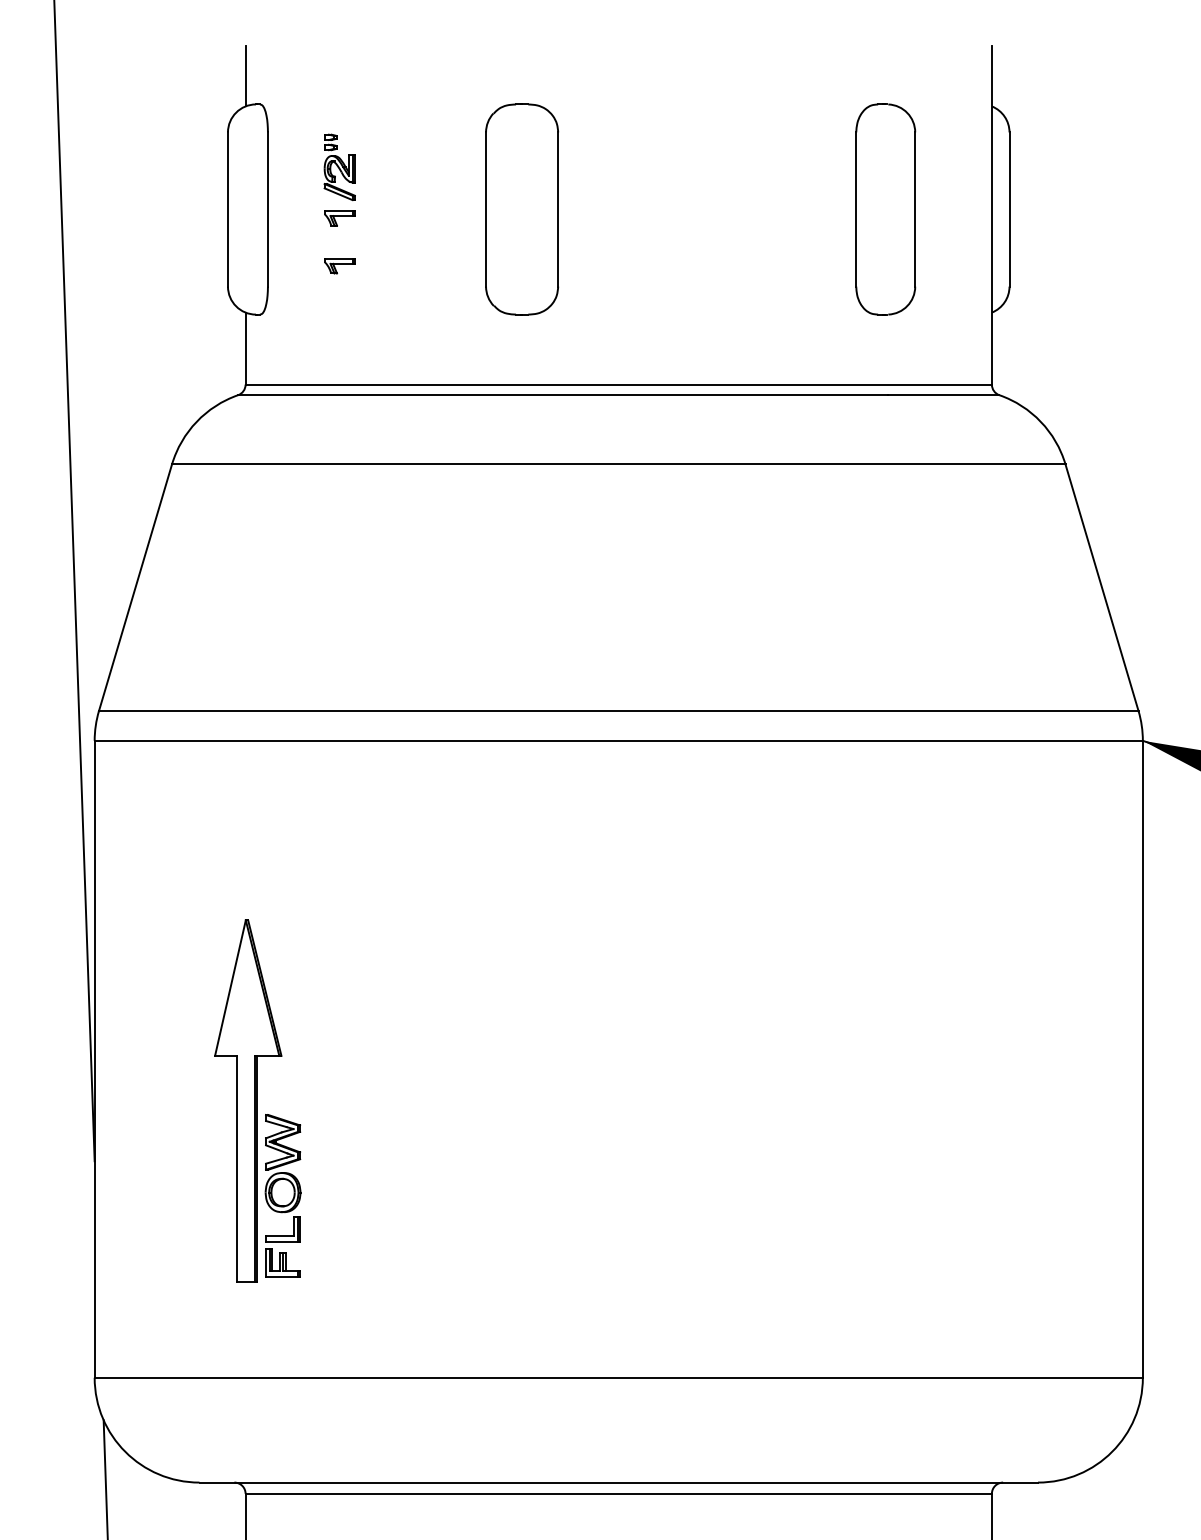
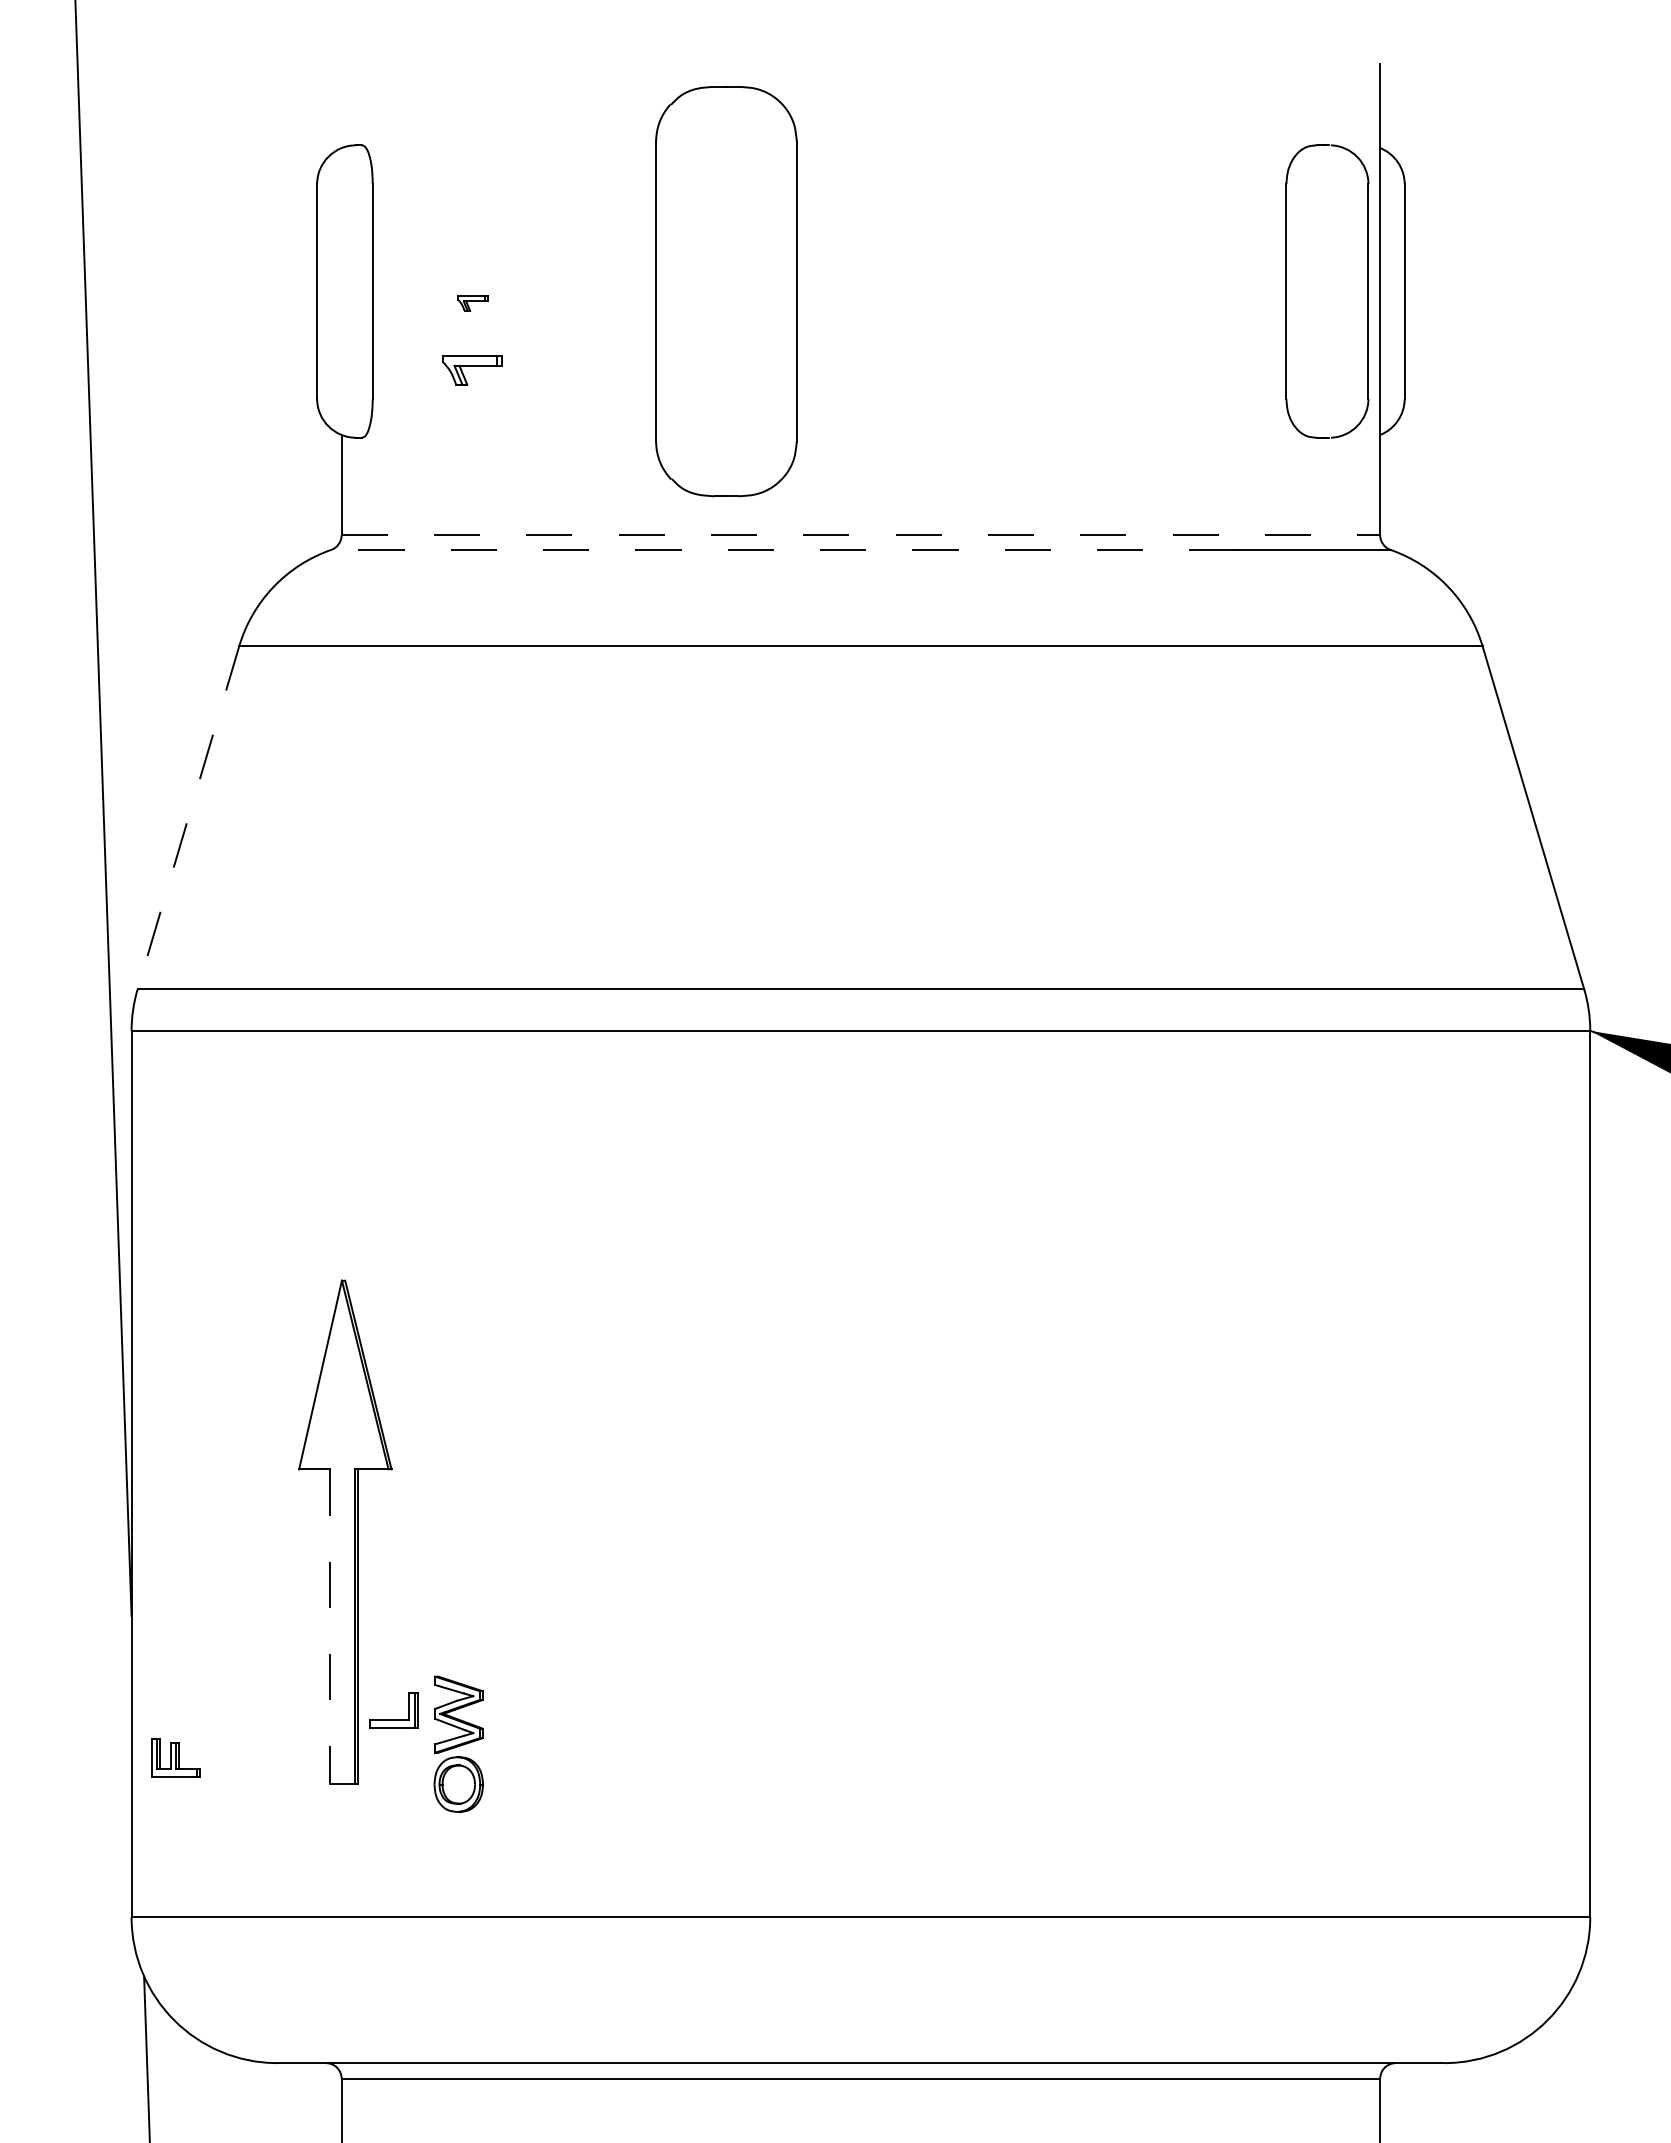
line: (245, 76) -> (341, 106), removed
part: (339, 167) -> (472, 232), removed
part: (522, 209) -> (726, 291), size x1.4
part: (914, 209) -> (1367, 291), moved
part: (339, 218) -> (472, 303), size x0.7
part: (339, 266) -> (472, 370), size x1.4
line: (619, 384) -> (861, 535), solid -> dashed
line: (562, 394) -> (782, 549), solid -> dashed
line: (135, 587) -> (188, 817), solid -> dashed
part: (282, 1163) -> (458, 1743), moved
line: (236, 1169) -> (329, 1627), solid -> dashed
part: (282, 1262) -> (175, 1757), moved

